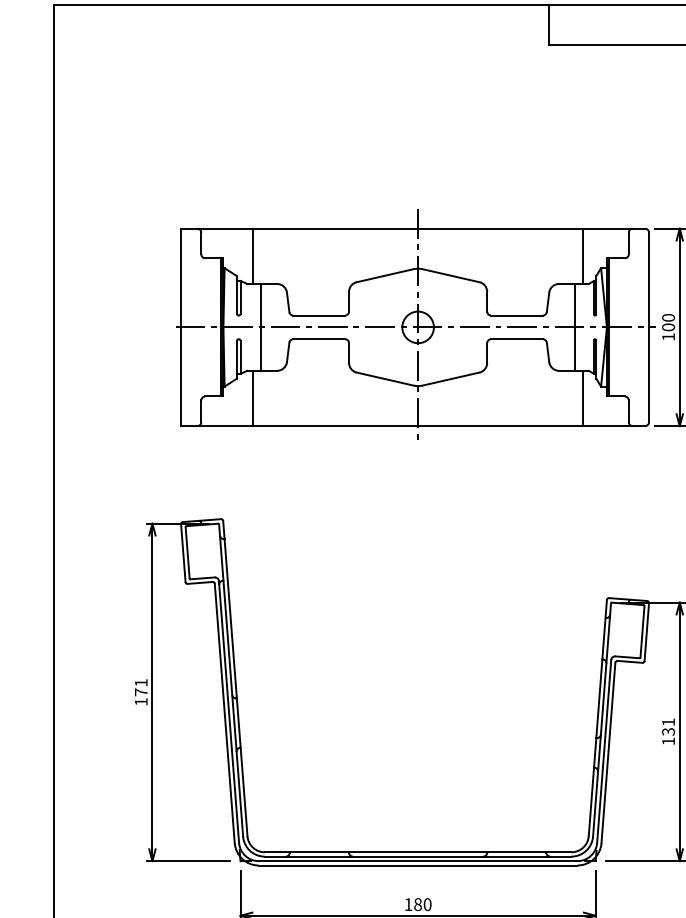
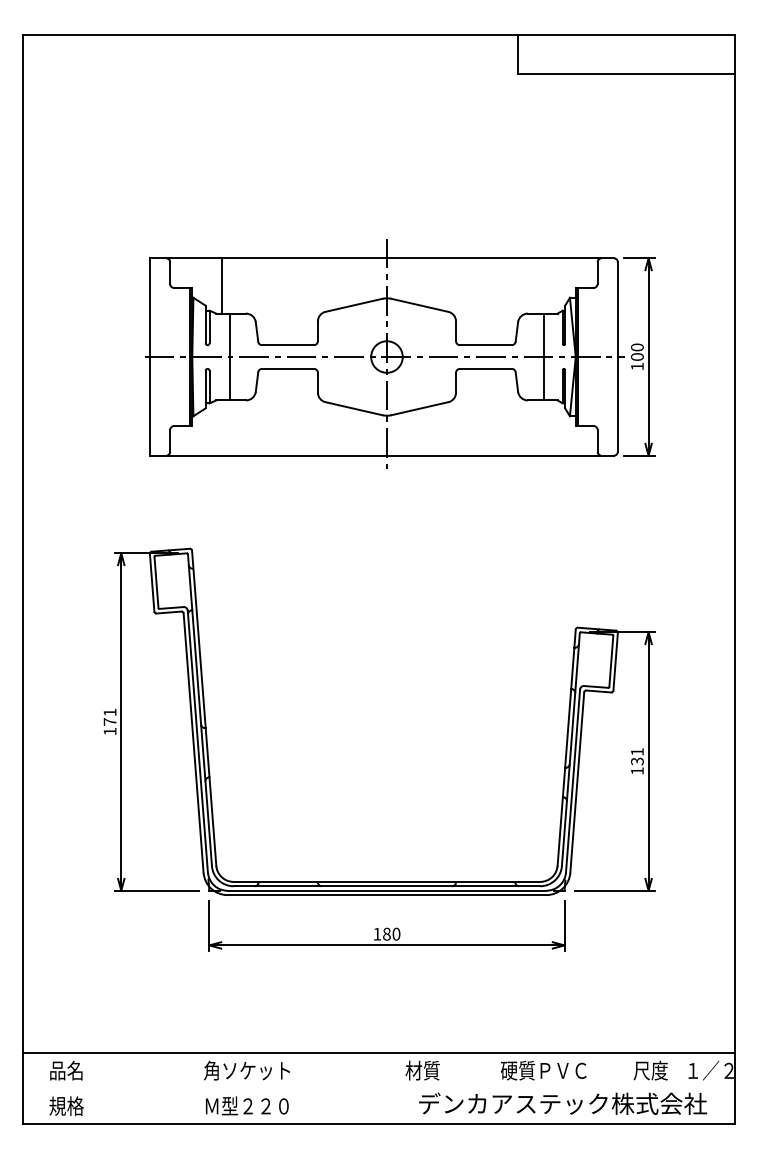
line: (583, 255) -> (552, 285), removed
line: (252, 397) -> (221, 427), removed
line: (583, 397) -> (552, 427), removed

